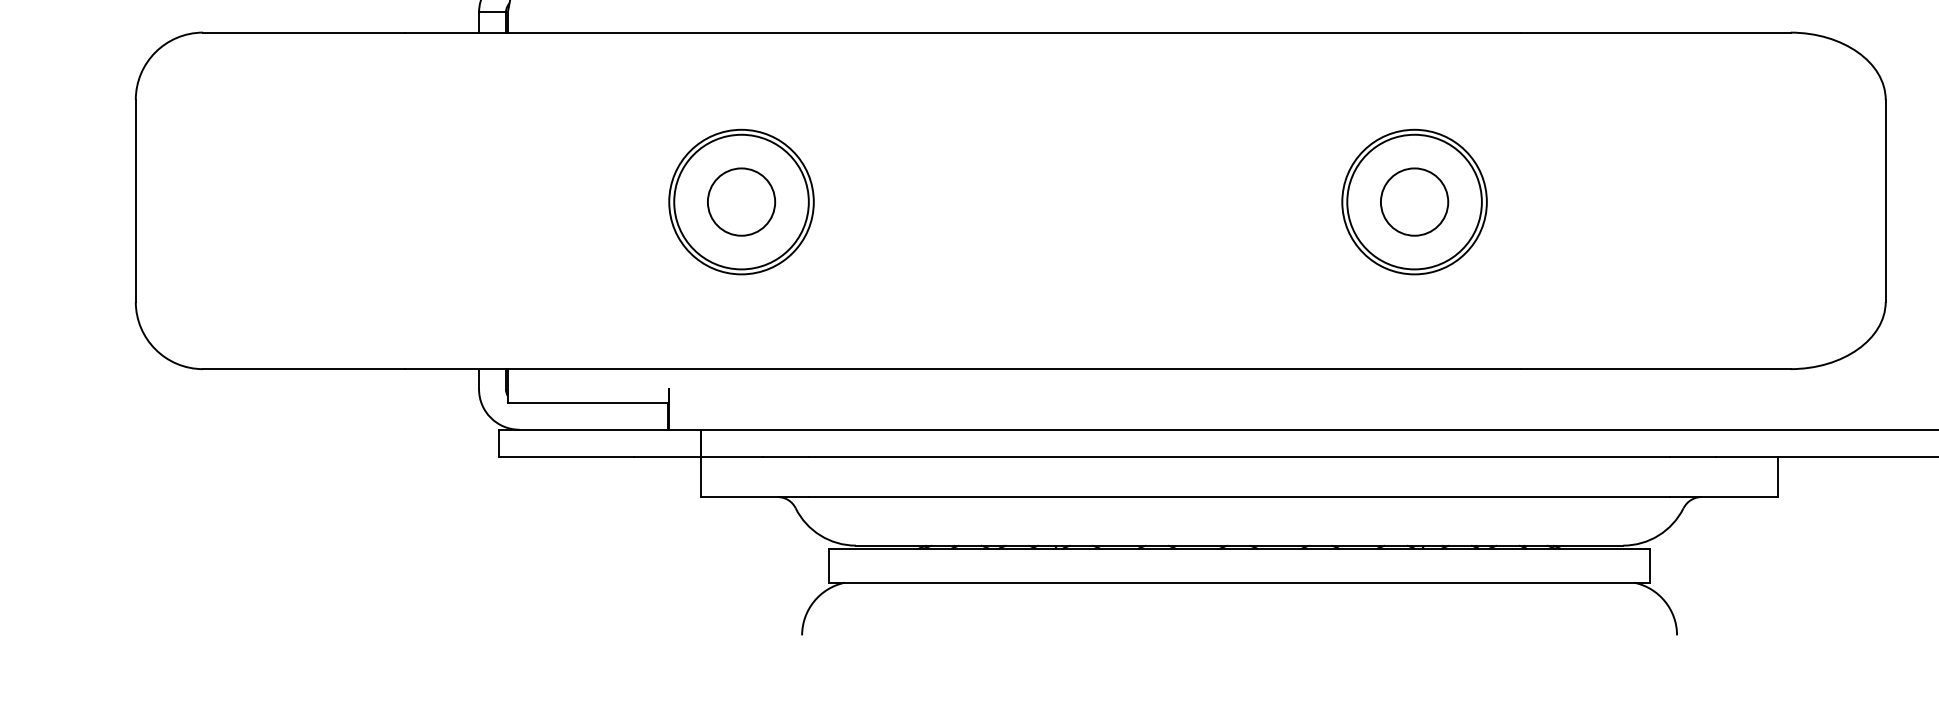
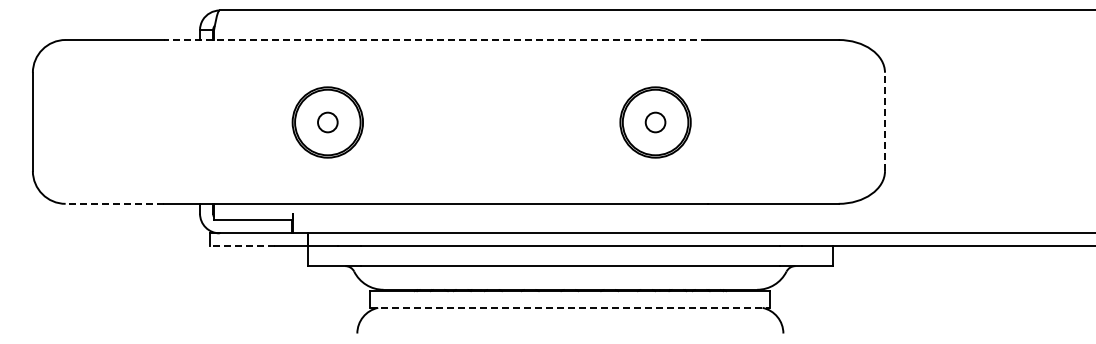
line: (962, 31) -> (435, 39), solid -> dashed
line: (1886, 200) -> (885, 121), solid -> dashed
circle: (740, 202) -> (327, 122), size x0.6
circle: (1414, 202) -> (655, 122), size x0.6
line: (303, 368) -> (114, 203), solid -> dashed
line: (566, 456) -> (242, 246), solid -> dashed
line: (1239, 581) -> (570, 307), solid -> dashed

